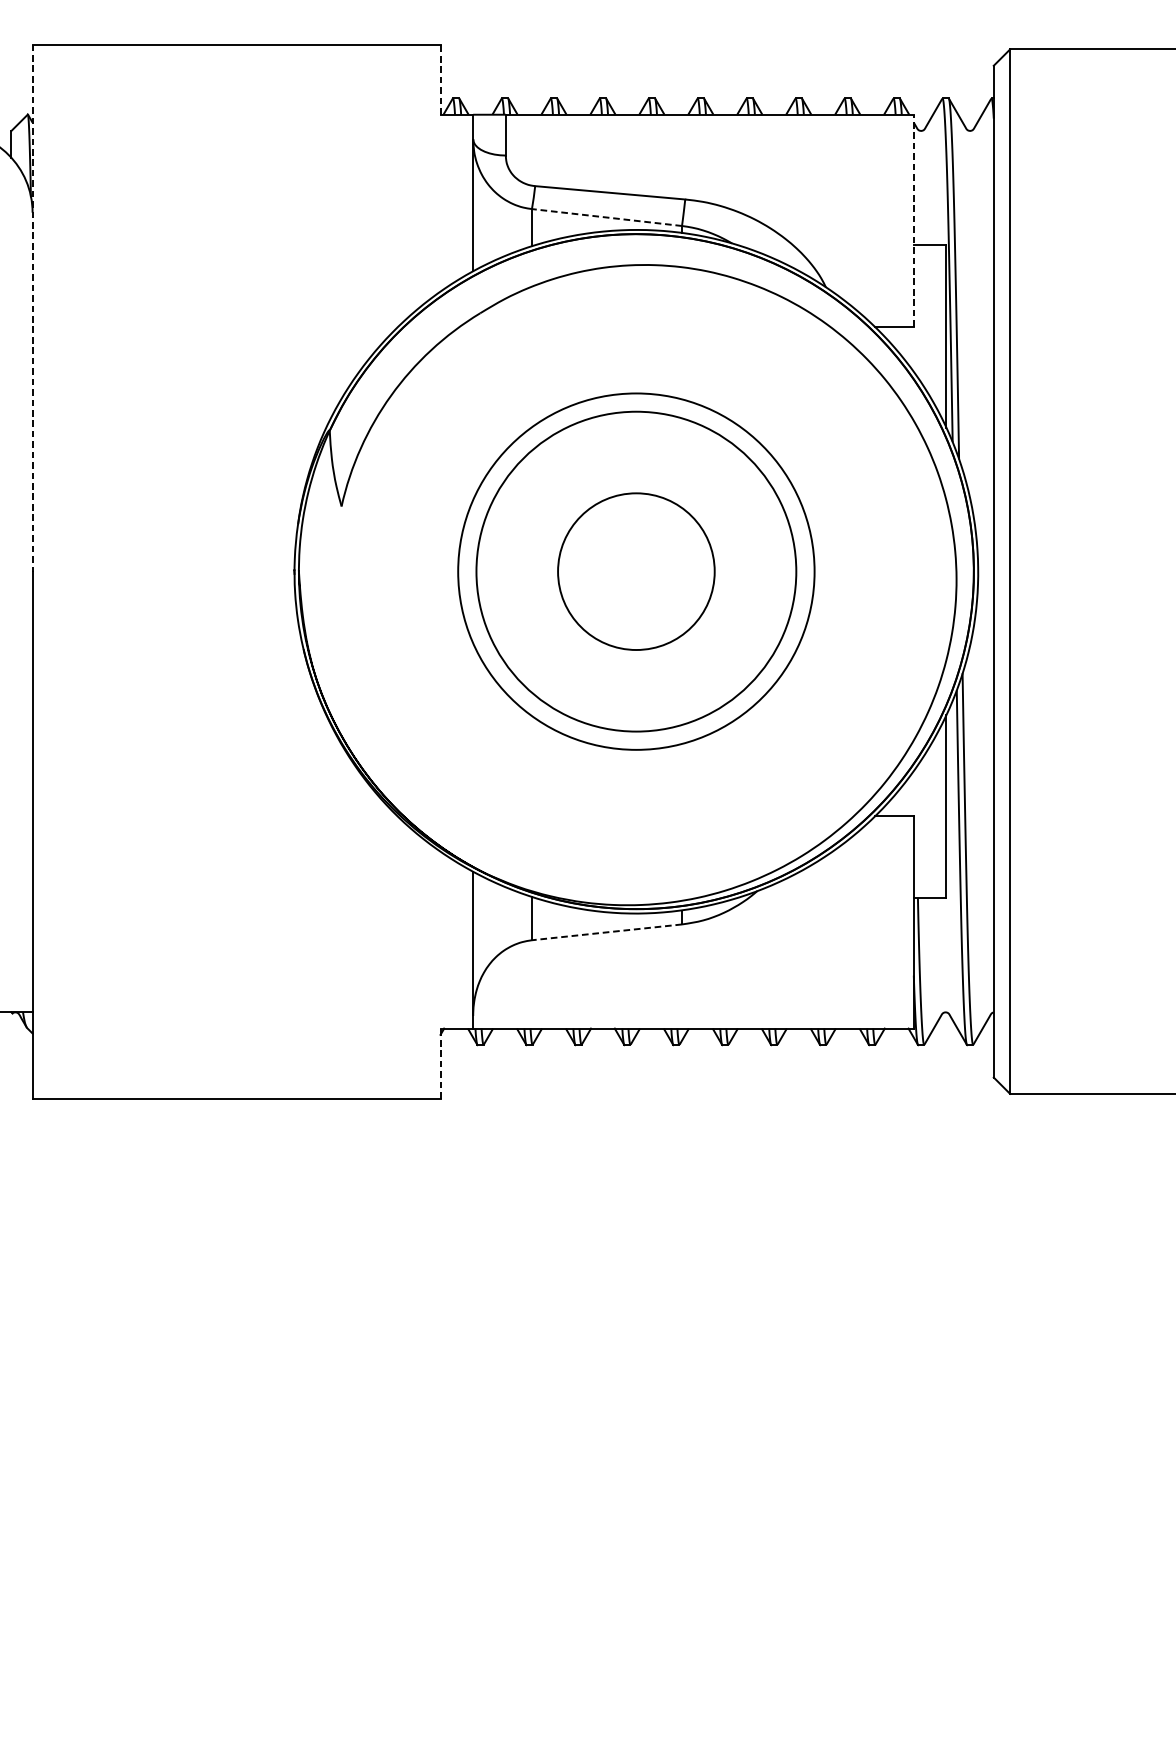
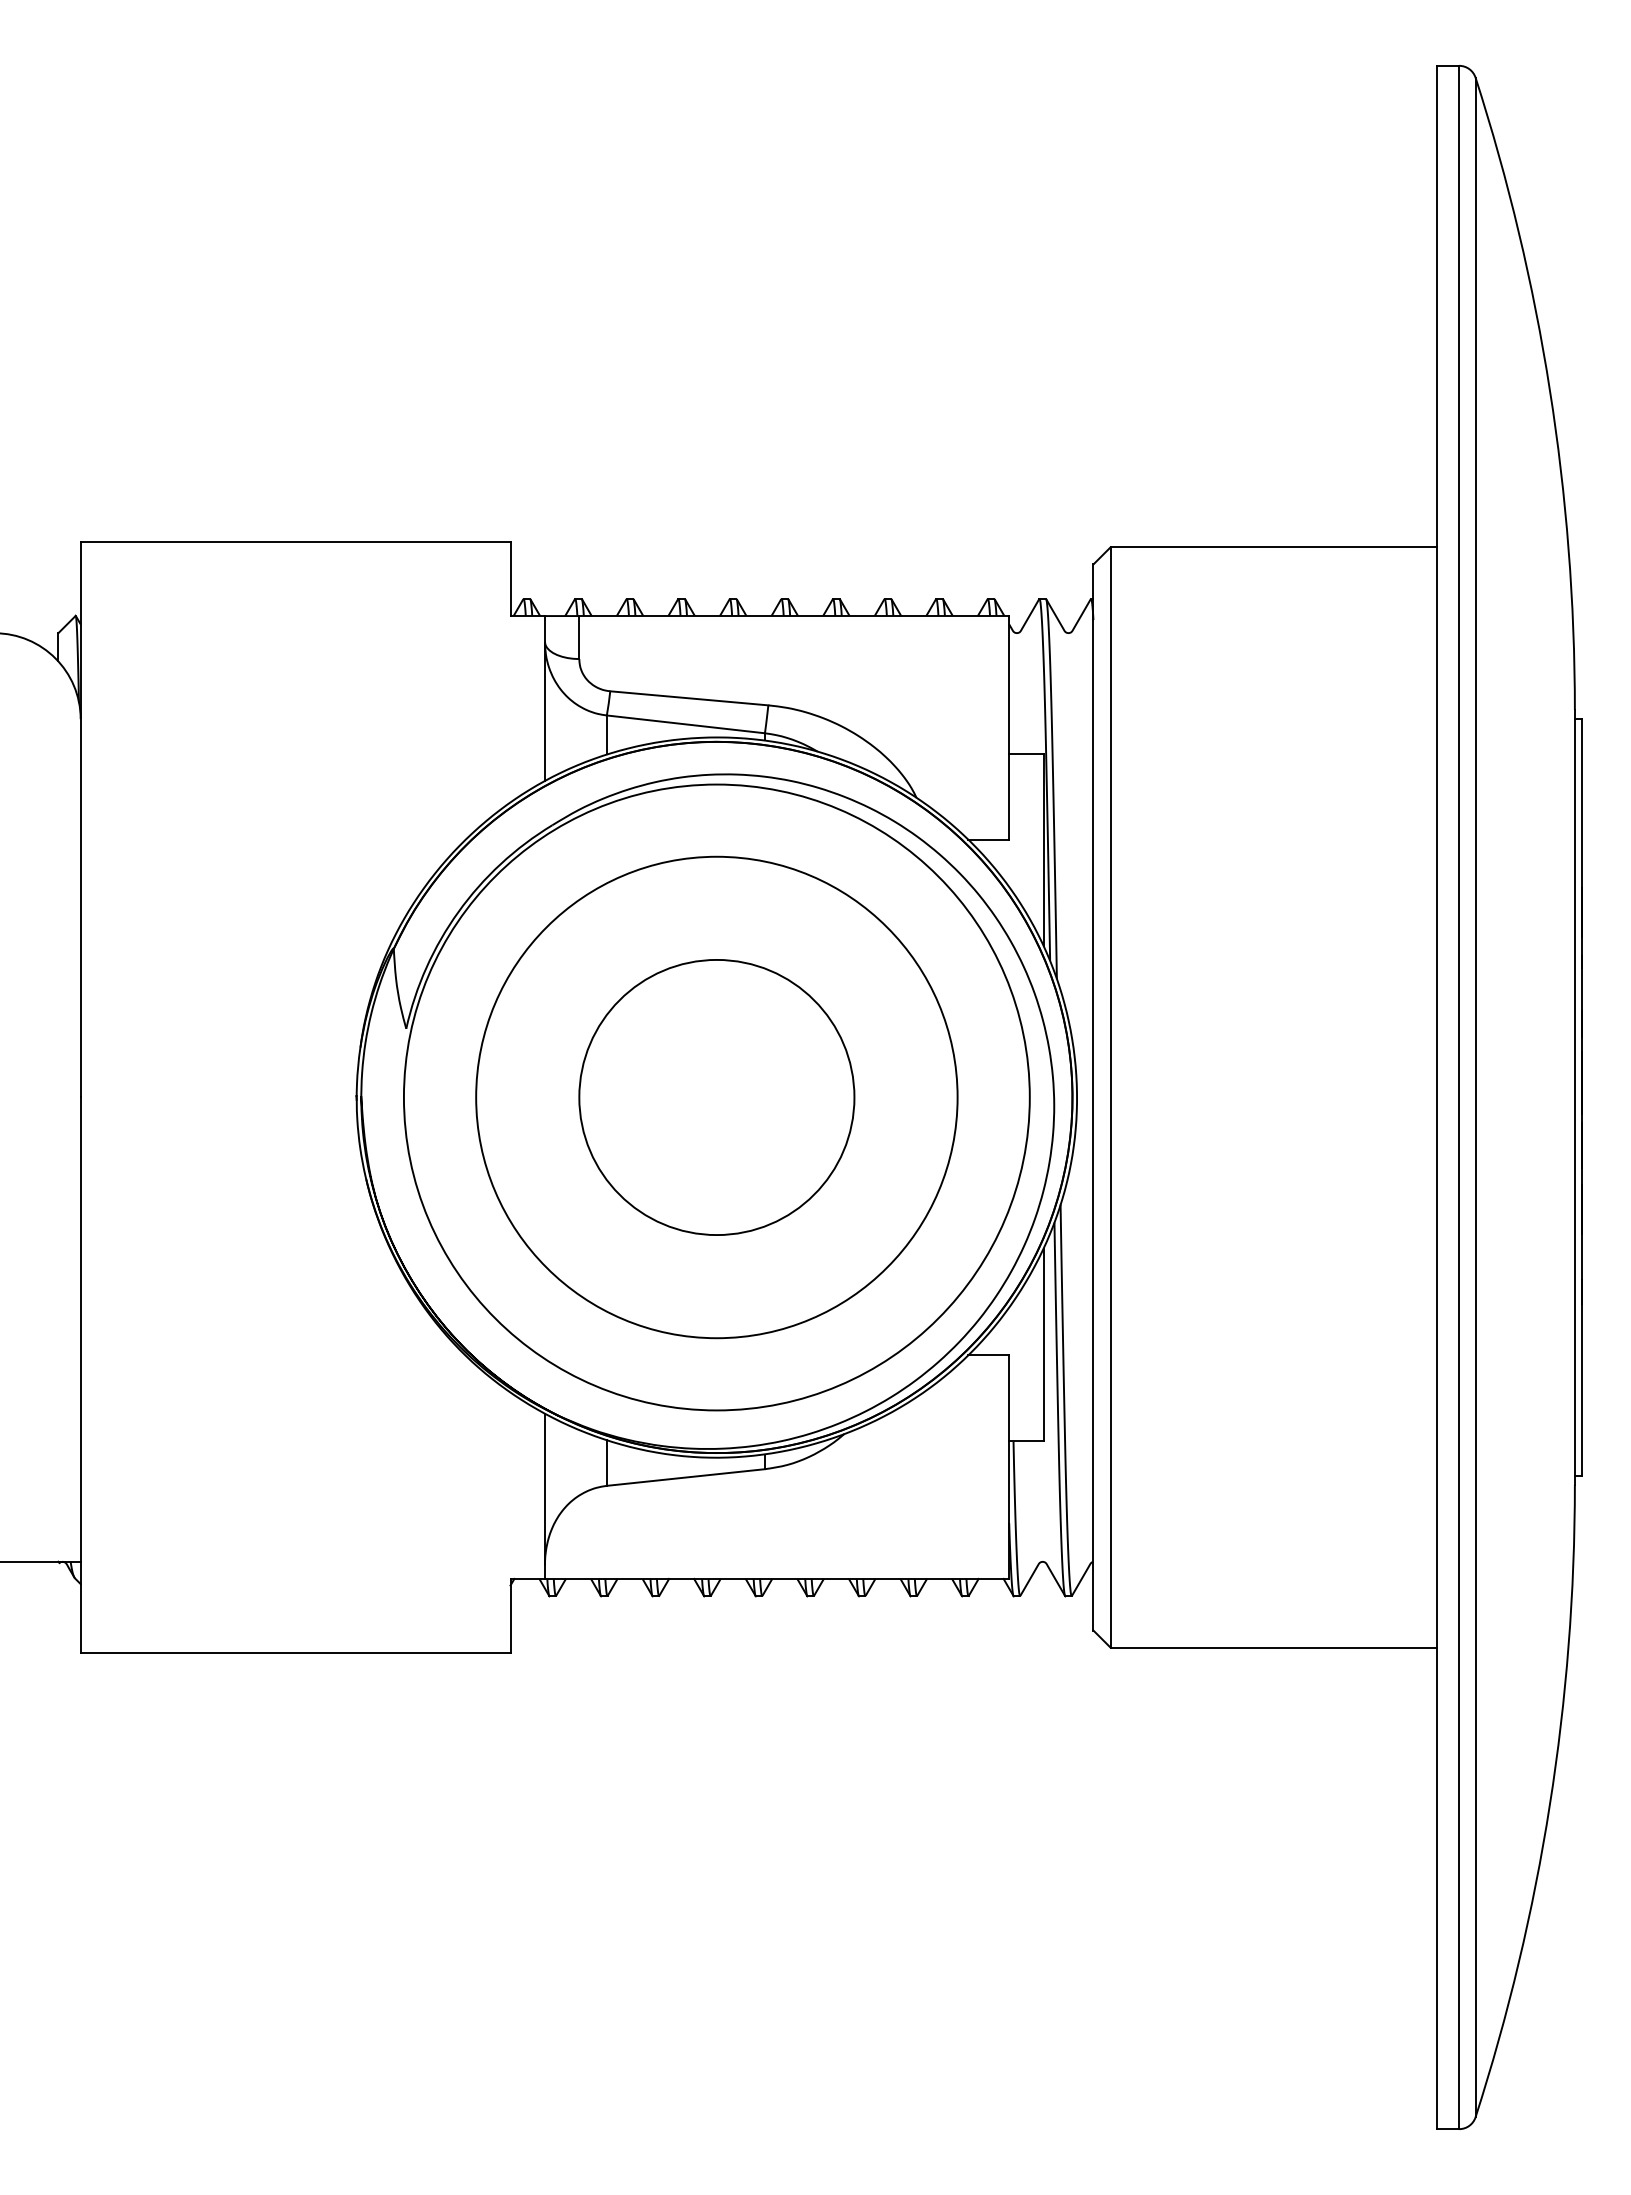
line: (440, 80) -> (510, 579), dashed -> solid
line: (606, 217) -> (685, 724), dashed -> solid
line: (914, 220) -> (1009, 727), dashed -> solid
line: (32, 307) -> (80, 819), dashed -> solid
circle: (636, 571) -> (716, 1097), size x1.43
circle: (636, 571) -> (716, 1097), size x1.67
circle: (636, 571) -> (716, 1097), size x1.67
line: (606, 932) -> (685, 1477), dashed -> solid
line: (440, 1063) -> (510, 1615), dashed -> solid

